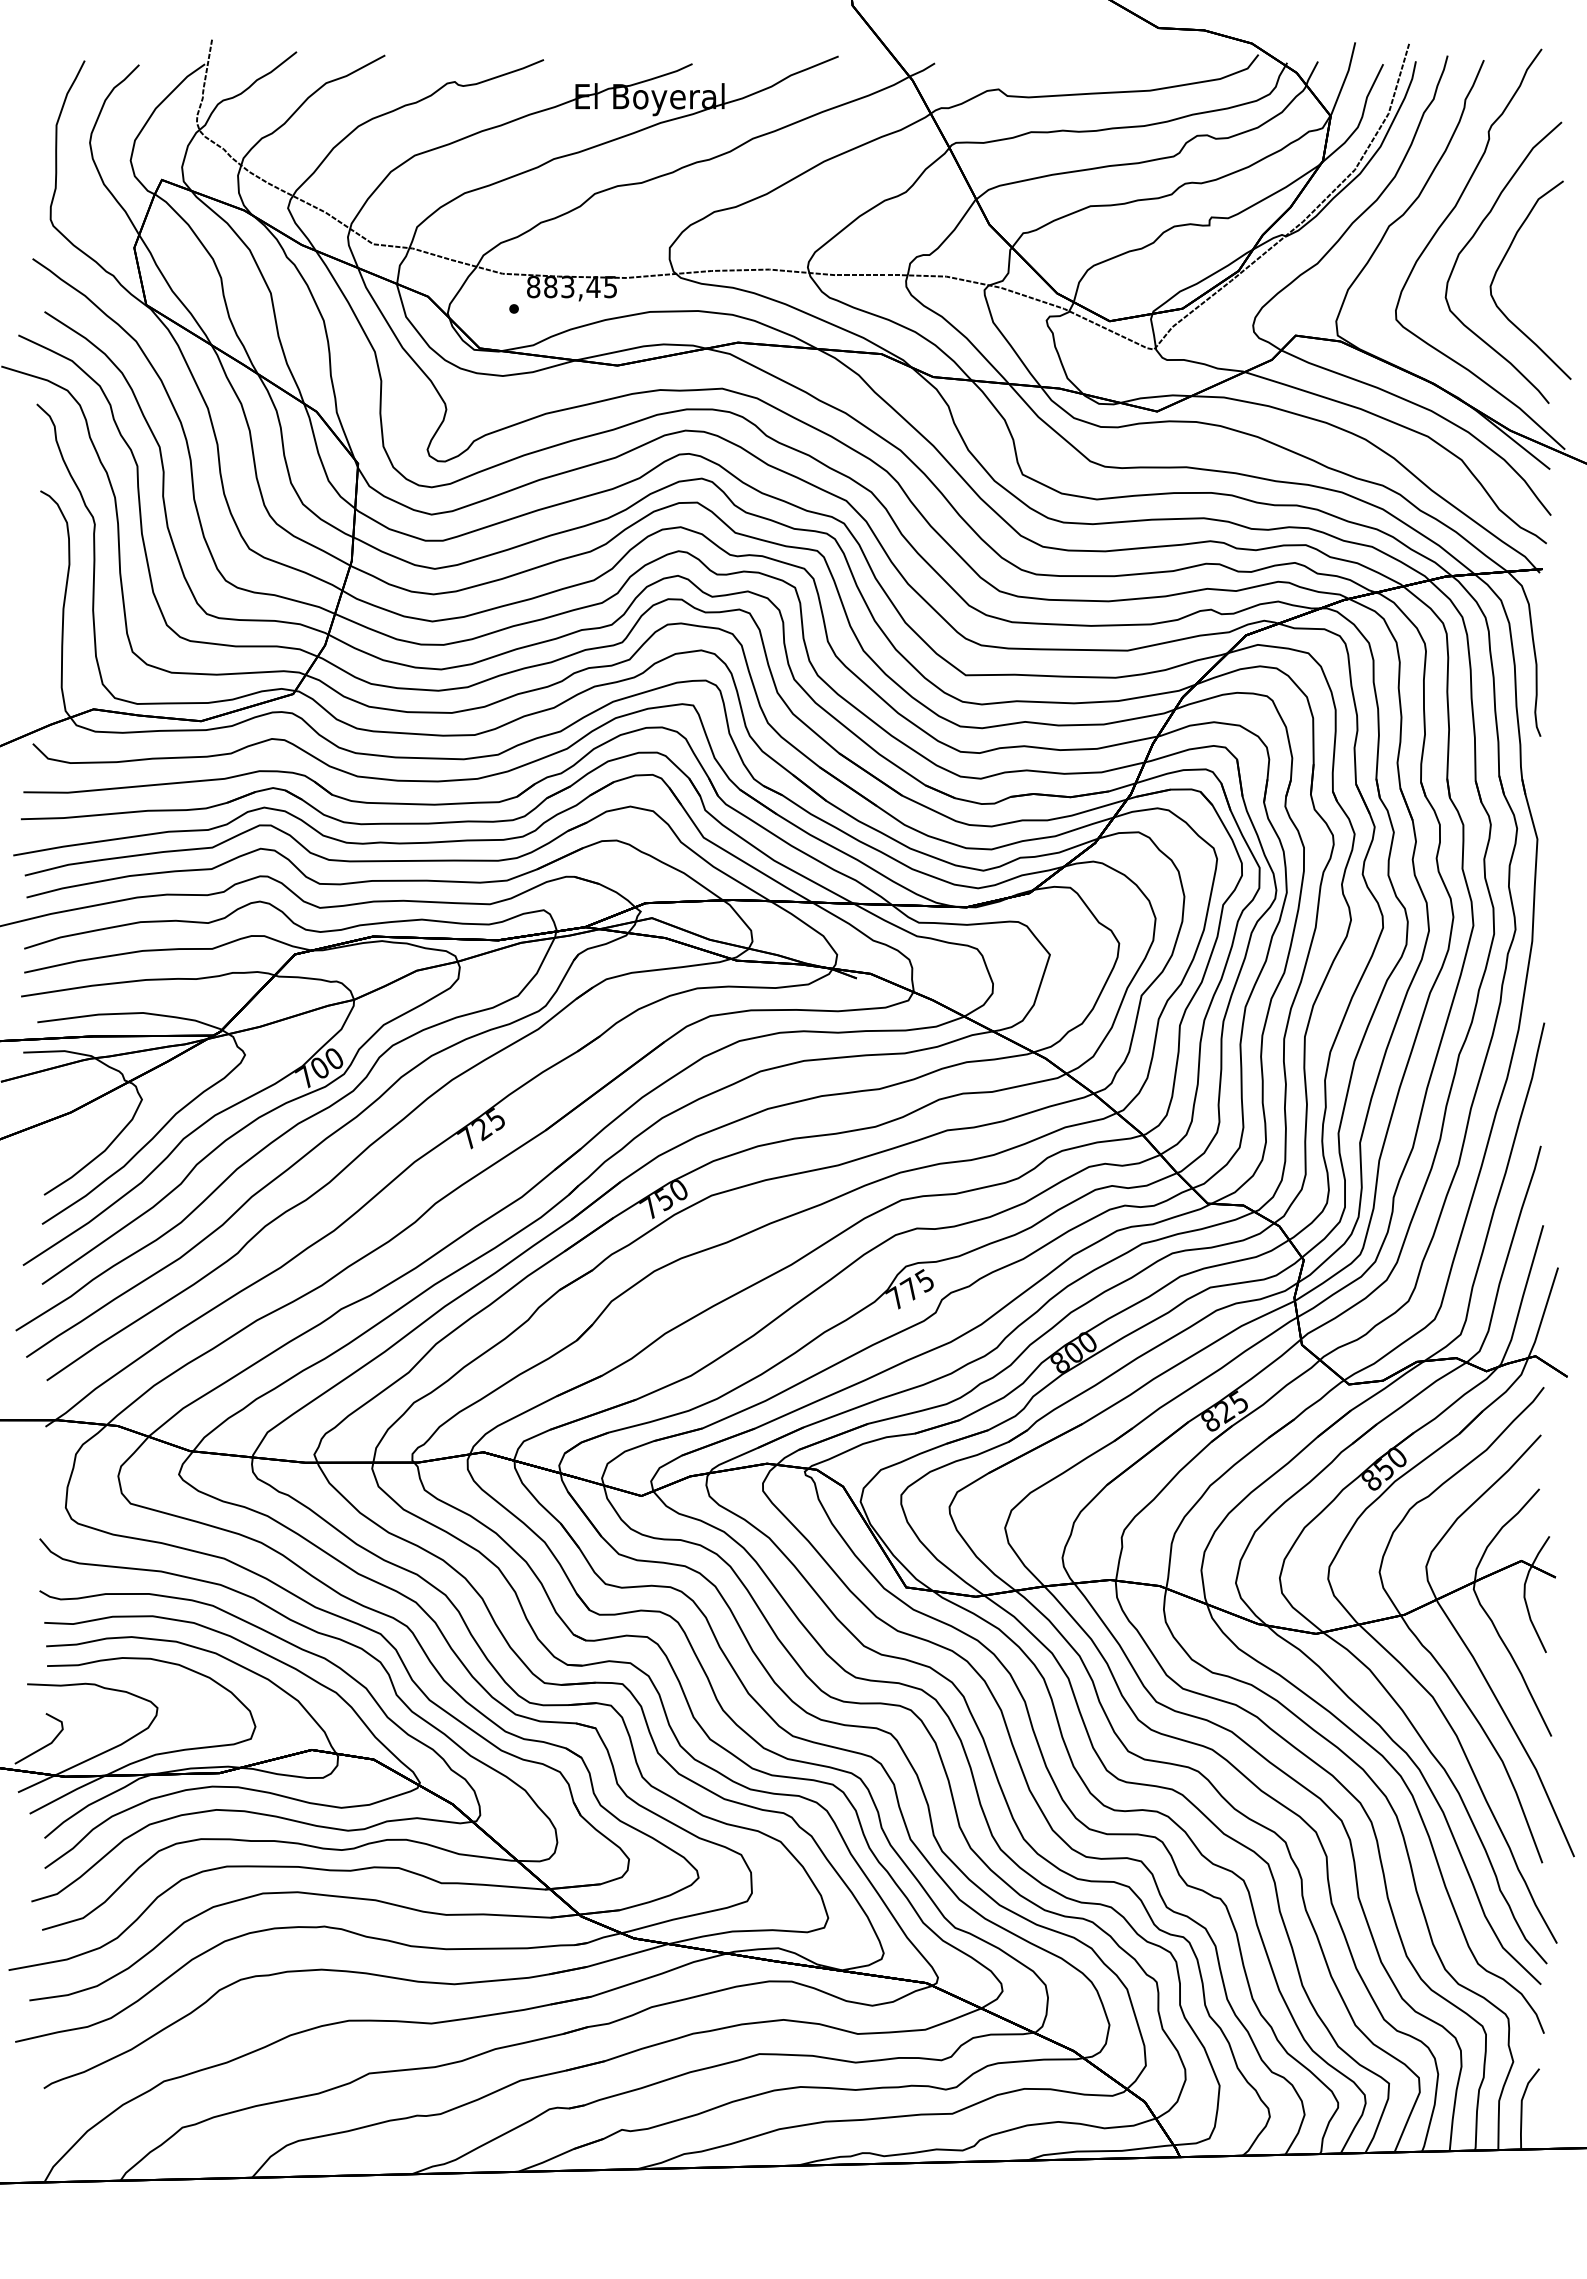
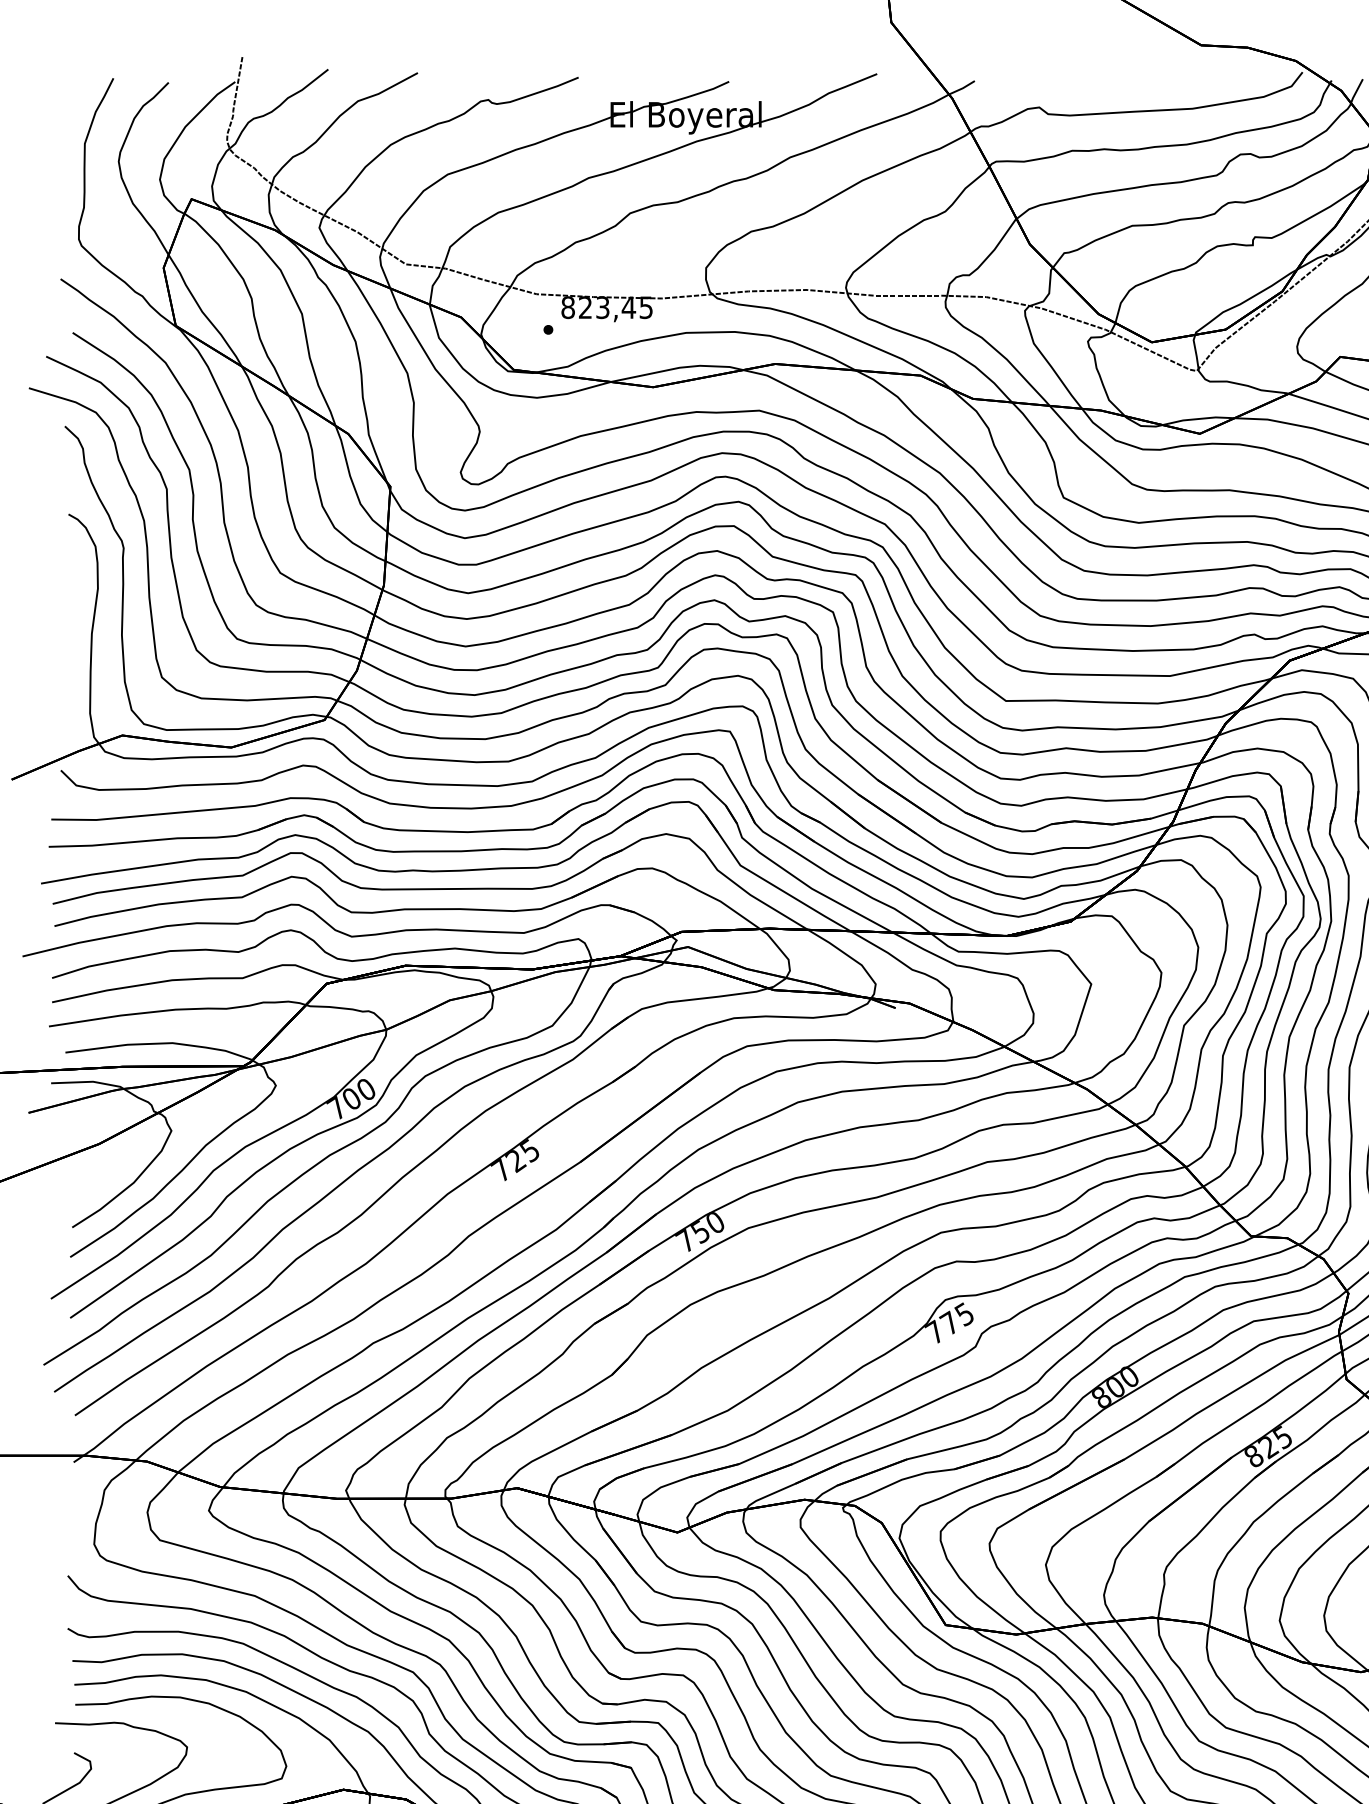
text: (550, 286) -> (585, 307), 883,45 -> 823,45

